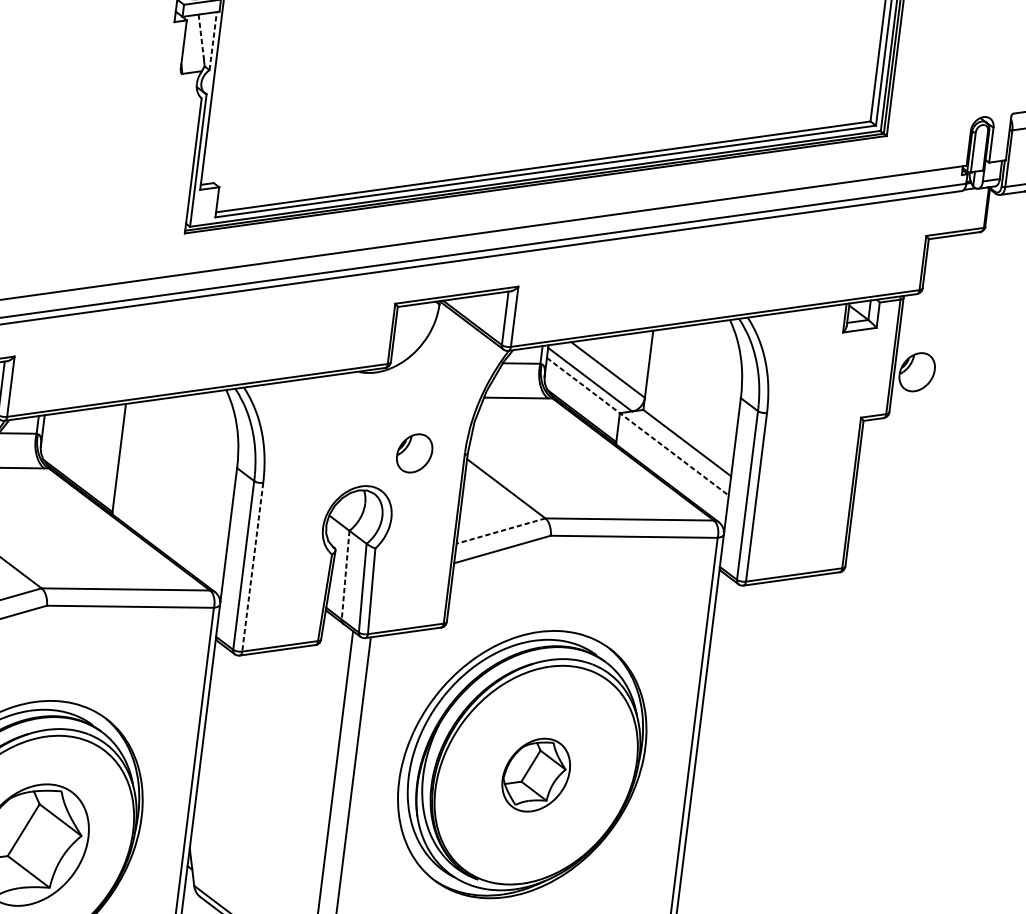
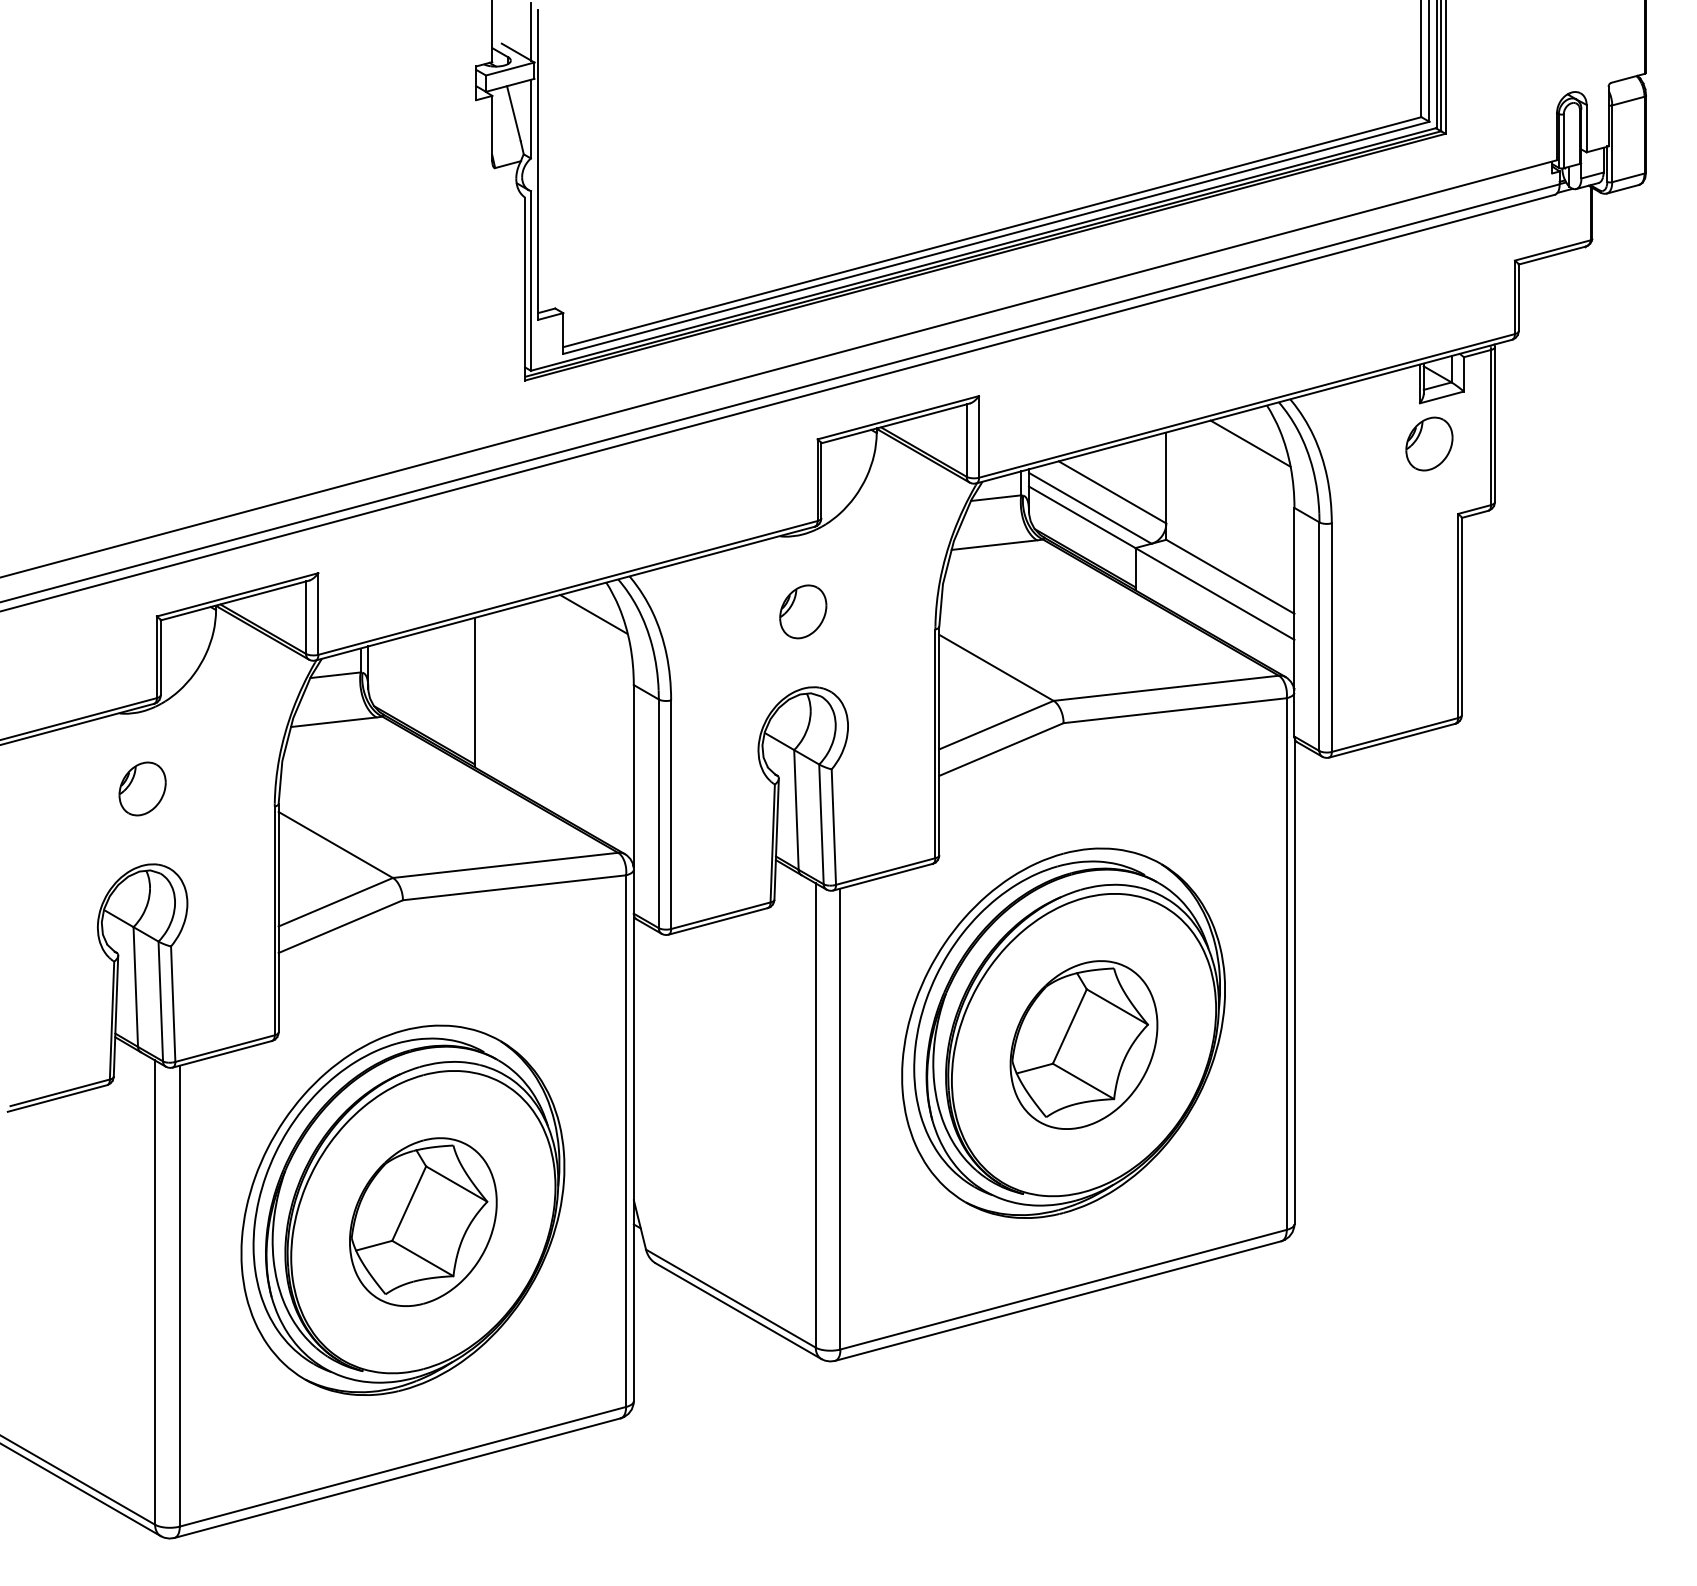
line: (201, 36) -> (514, 114), dashed -> solid
line: (212, 40) -> (530, 118), dashed -> solid
line: (714, 346) -> (1250, 443), added
part: (917, 371) -> (1429, 443), moved
line: (213, 412) -> (593, 614), added
line: (638, 427) -> (1162, 563), dashed -> solid
part: (414, 453) -> (803, 611), moved
line: (501, 531) -> (996, 725), dashed -> solid
line: (252, 567) -> (671, 815), dashed -> solid
line: (345, 574) -> (796, 809), dashed -> solid
part: (535, 774) -> (1083, 1044), size x1.67

